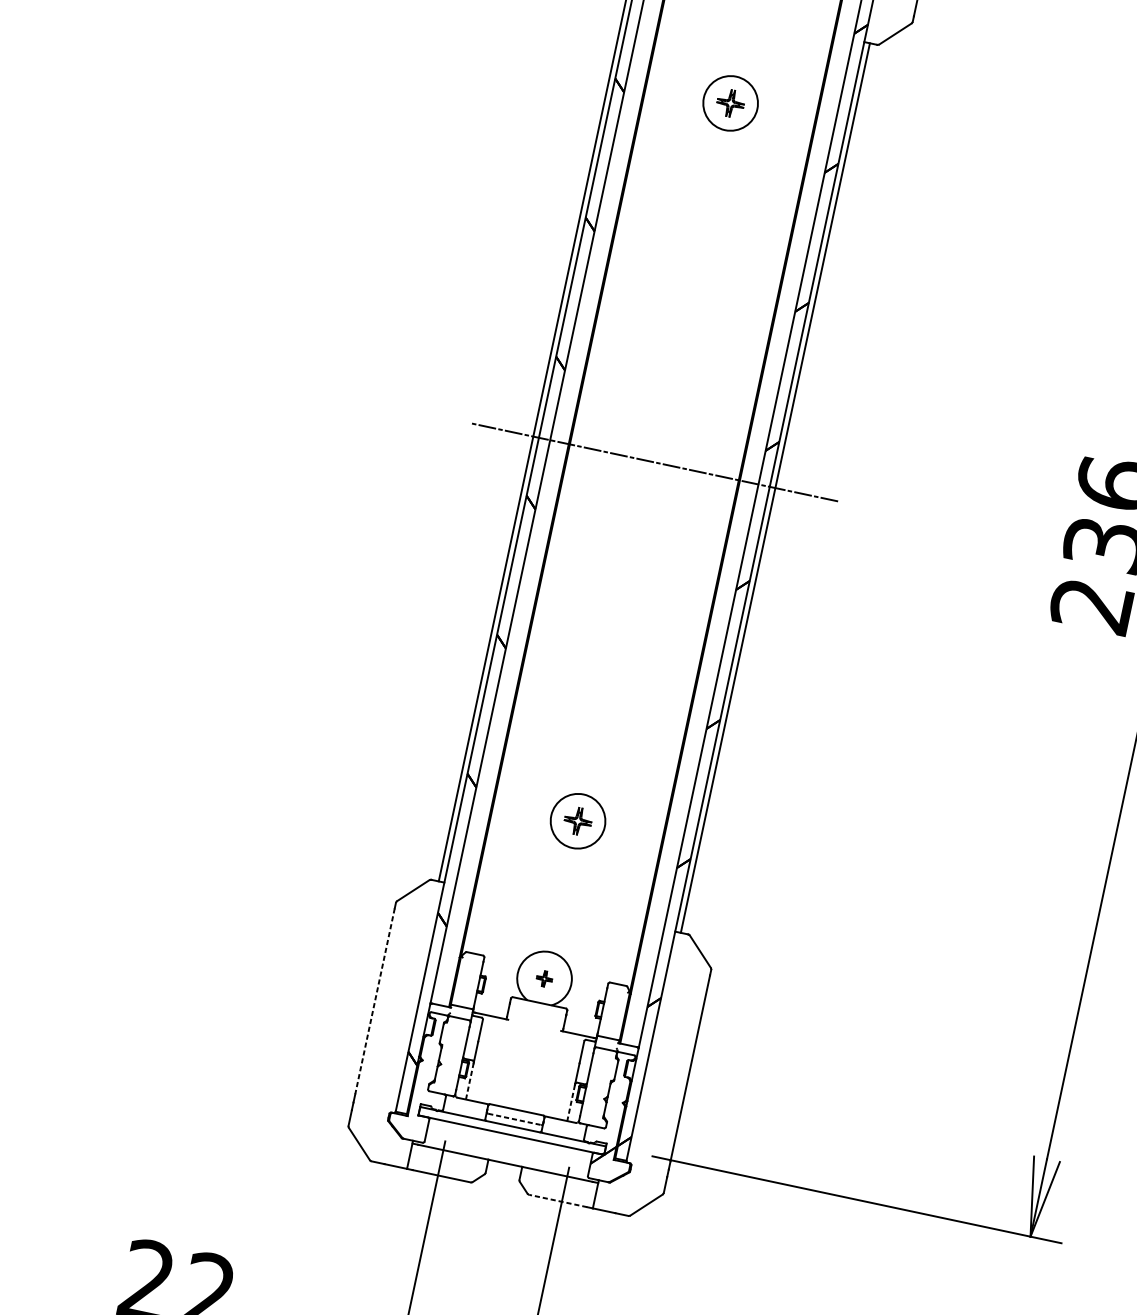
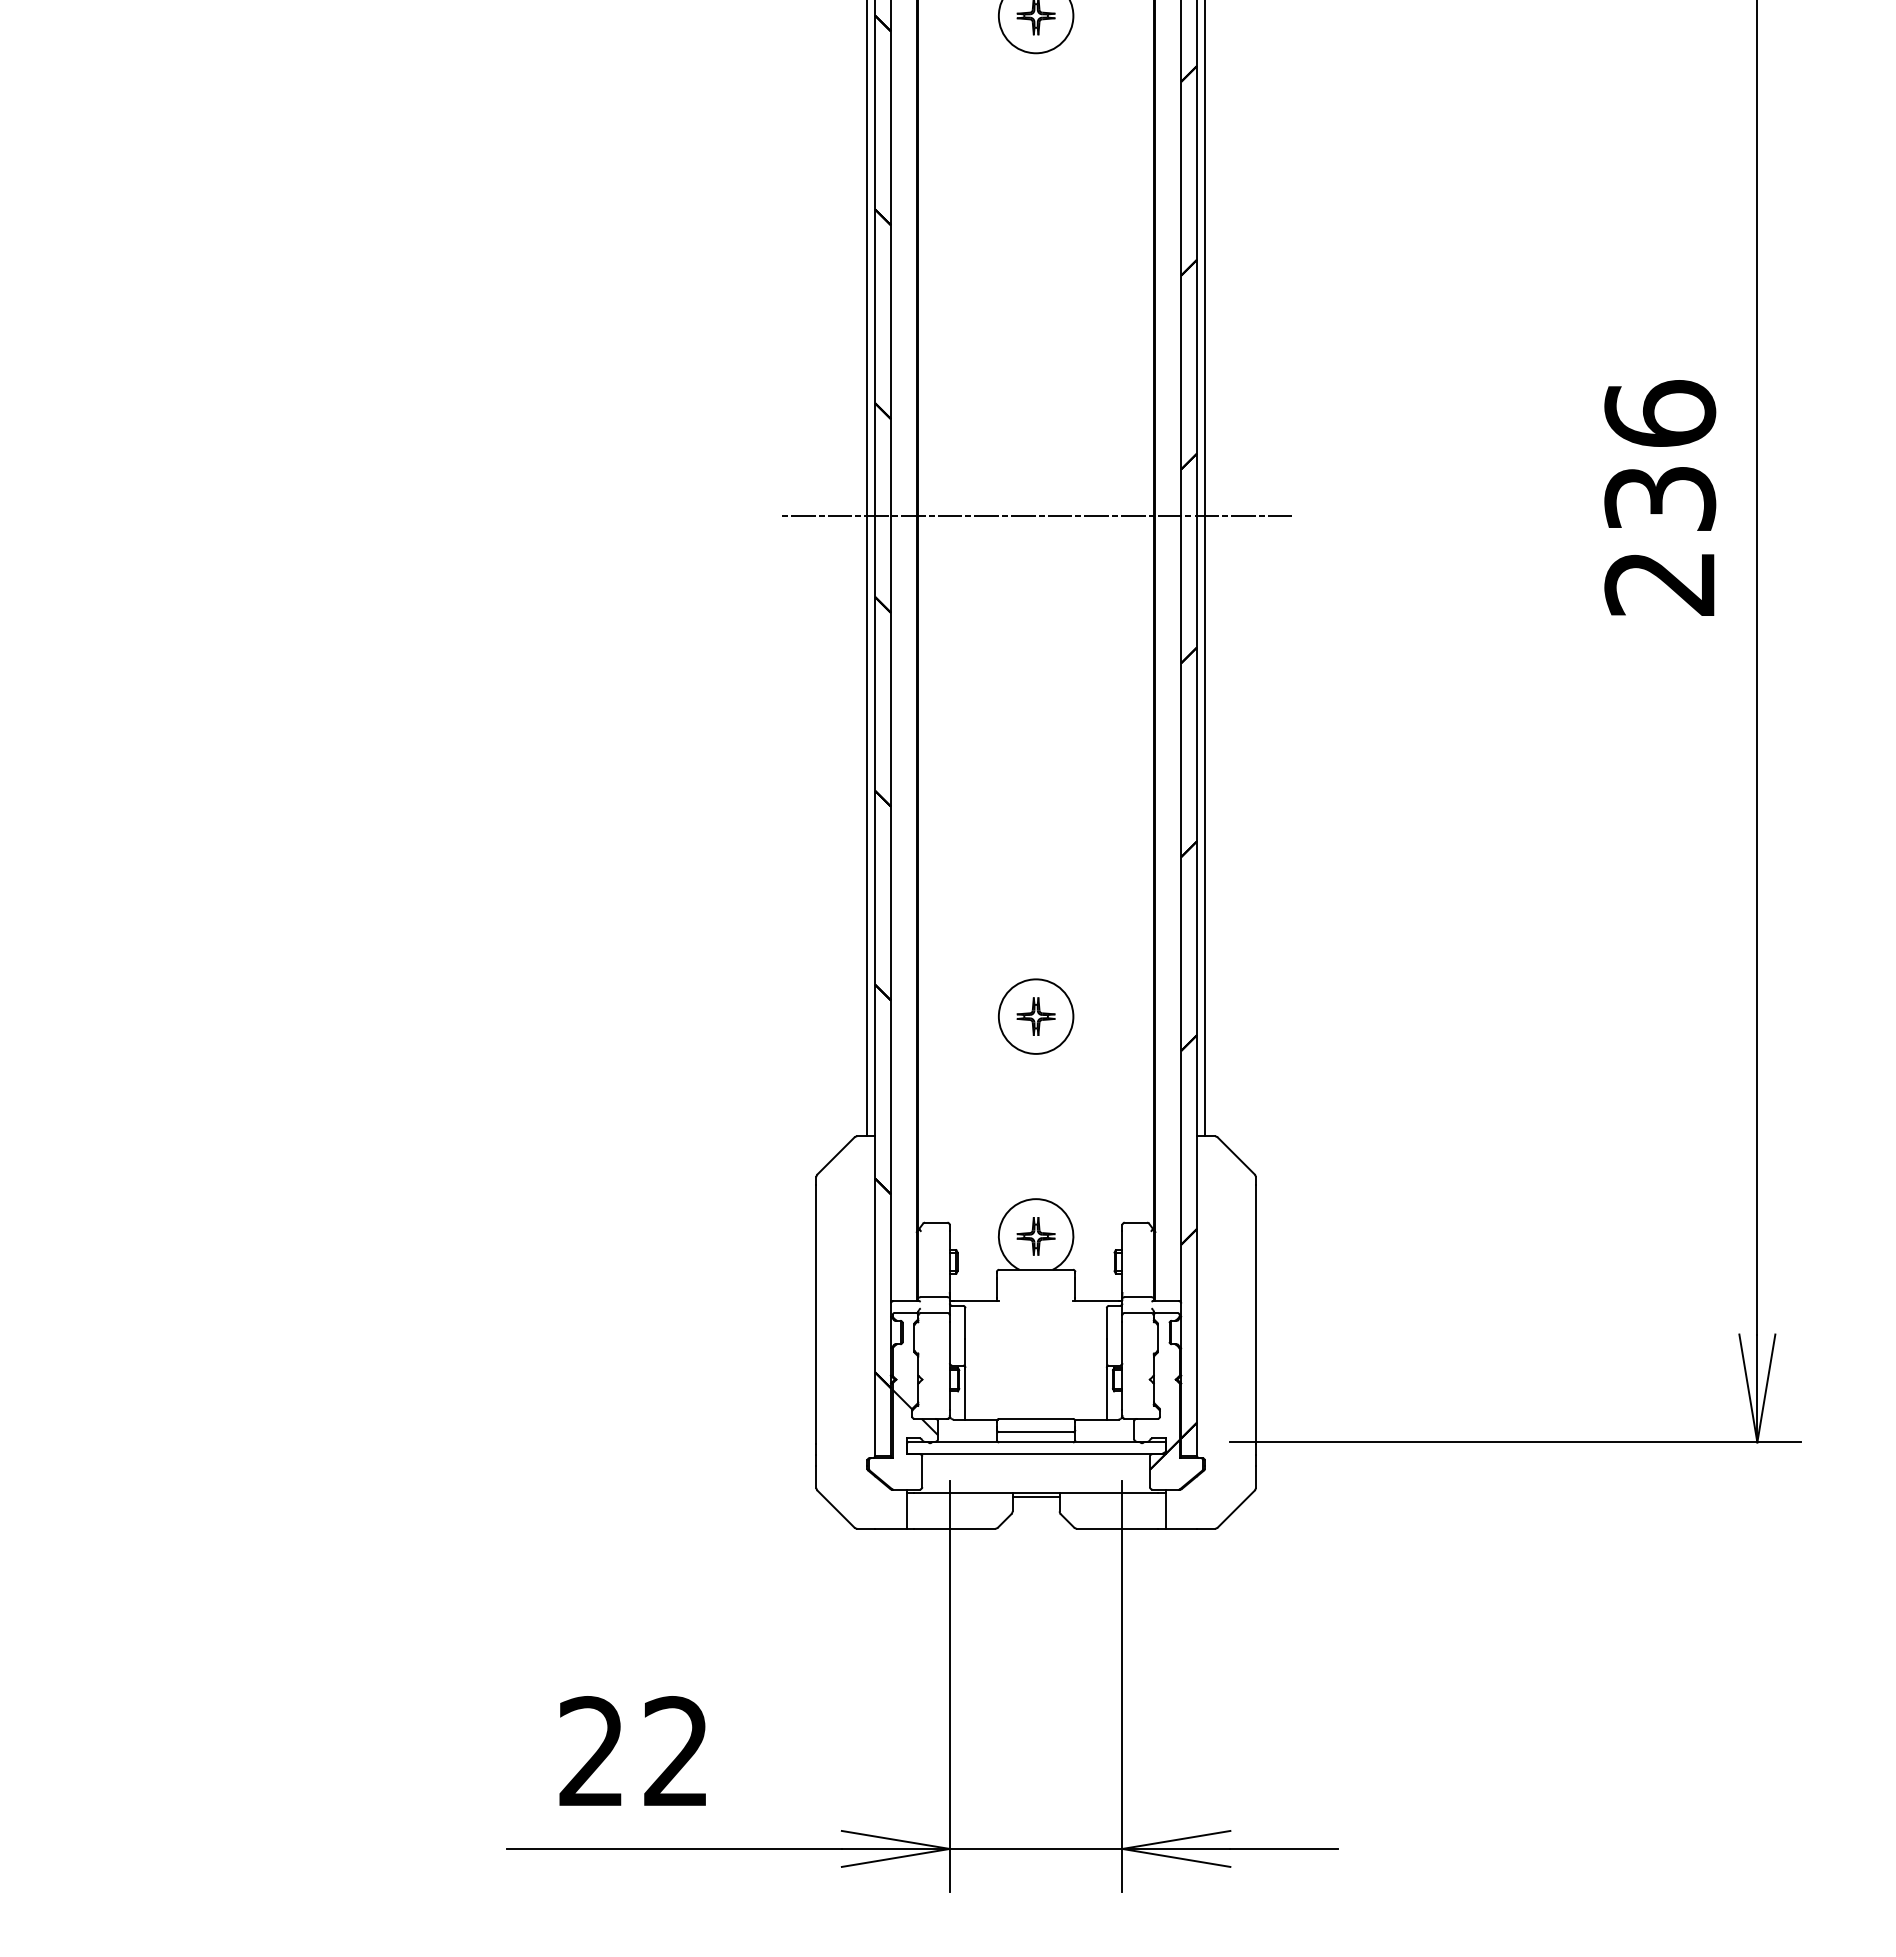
part: (544, 978) -> (1035, 1236), size x1.67
line: (375, 1001) -> (816, 1314), dashed -> solid
line: (469, 1080) -> (965, 1393), dashed -> solid
hatch: (431, 1086) -> (915, 1412), added
line: (570, 1103) -> (1106, 1394), dashed -> solid
line: (514, 1119) -> (1036, 1432), dashed -> solid
line: (504, 1166) -> (1035, 1497), added
line: (557, 1200) -> (1116, 1528), dashed -> solid

